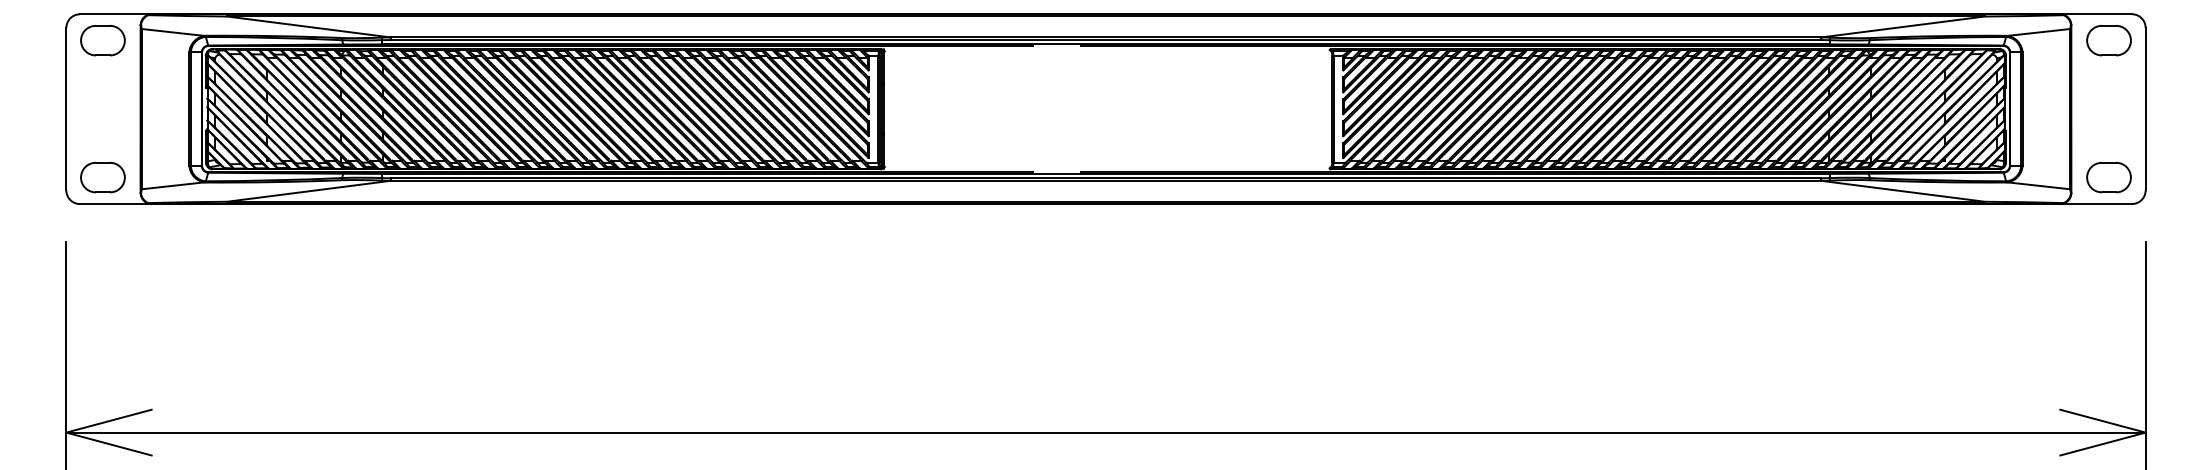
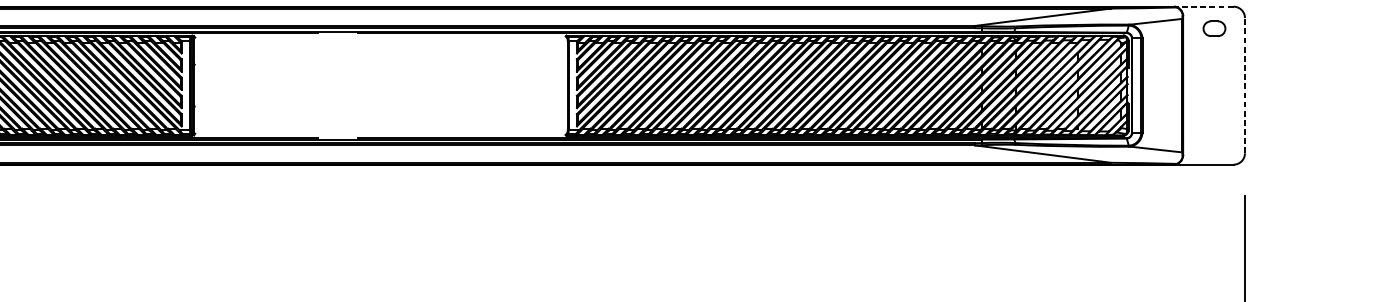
line: (2096, 14) -> (1204, 6), solid -> dashed
part: (2108, 40) -> (1214, 28), size x0.6
line: (2145, 108) -> (1244, 85), solid -> dashed
part: (2108, 177) -> (1214, 142), removed

